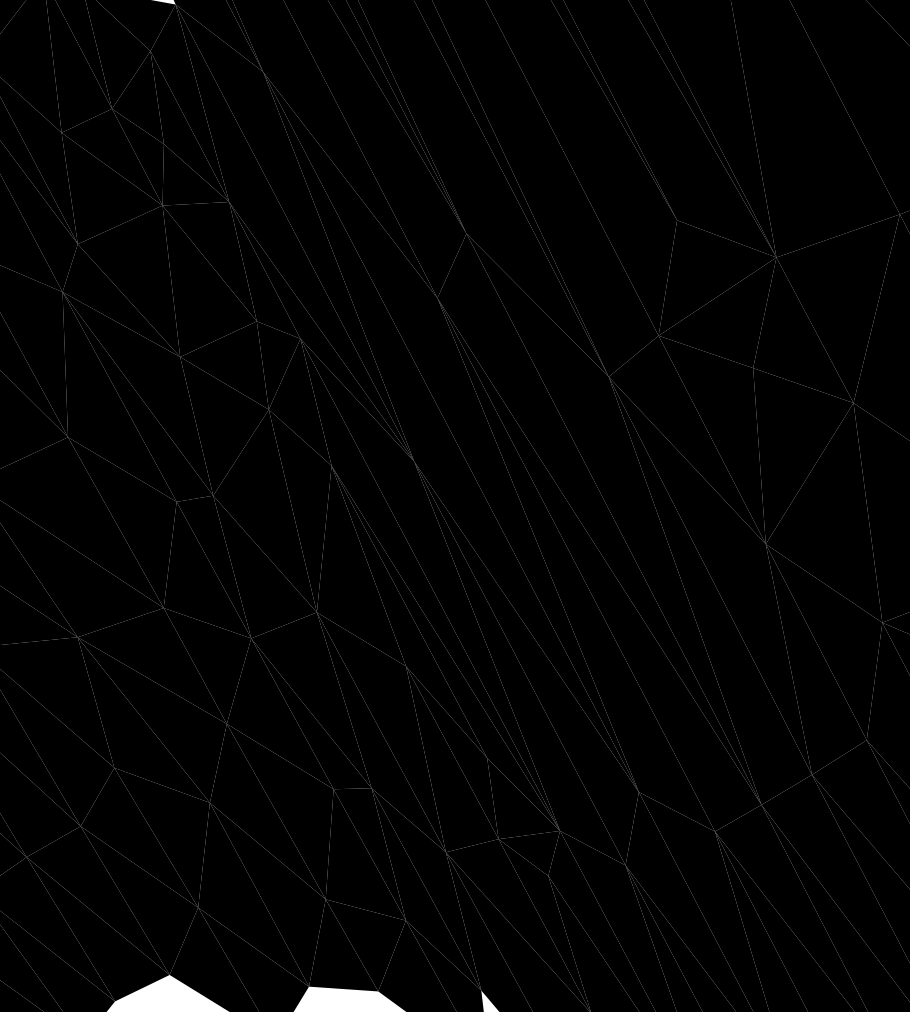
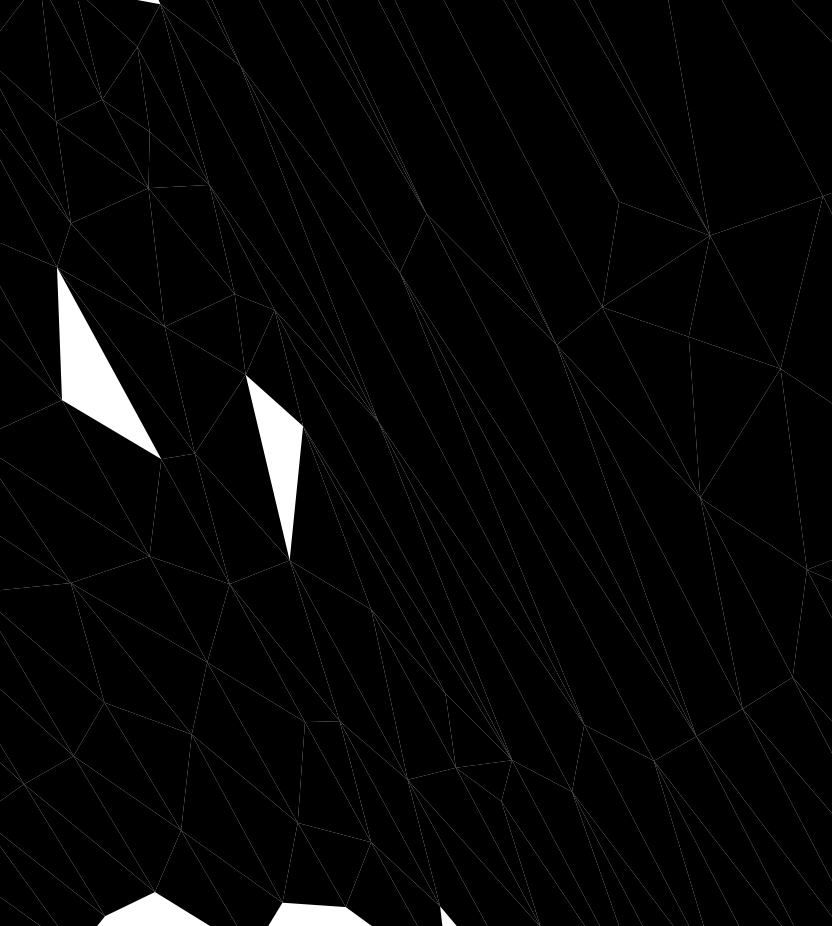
fill: (119, 396) -> (109, 362), removed
fill: (299, 510) -> (273, 467), removed

